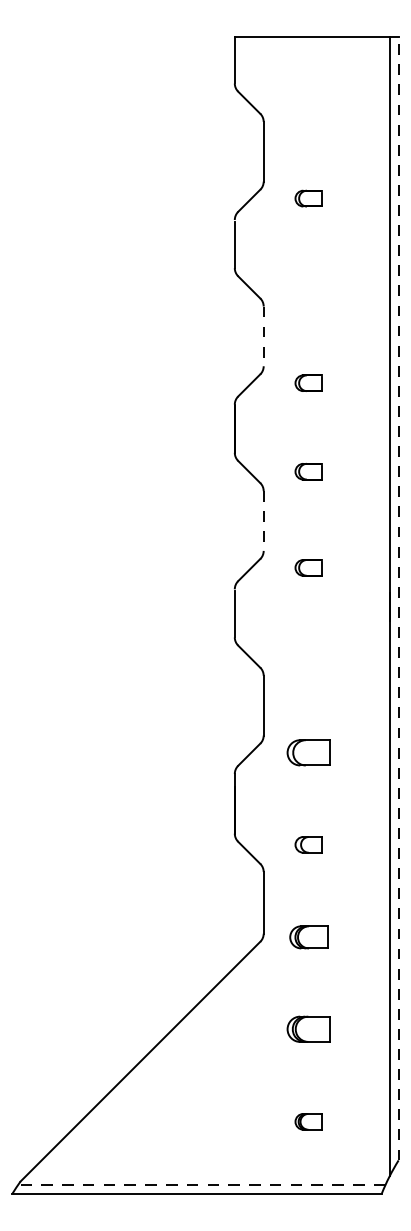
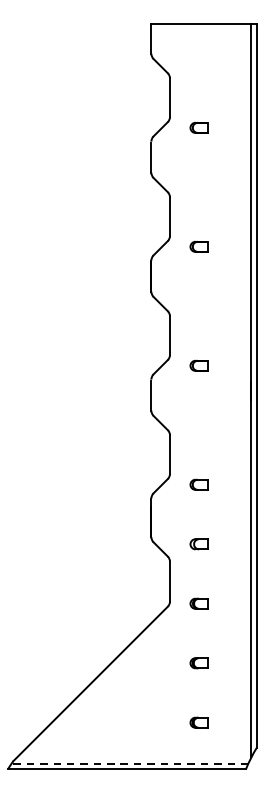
line: (264, 337) -> (170, 217), dashed -> solid
part: (307, 471) -> (198, 303), removed
line: (264, 522) -> (170, 336), dashed -> solid
line: (397, 598) -> (256, 385), dashed -> solid
part: (307, 752) -> (198, 484), size x0.62
part: (307, 936) -> (198, 603), size x0.71
part: (307, 1029) -> (198, 663), size x0.62

